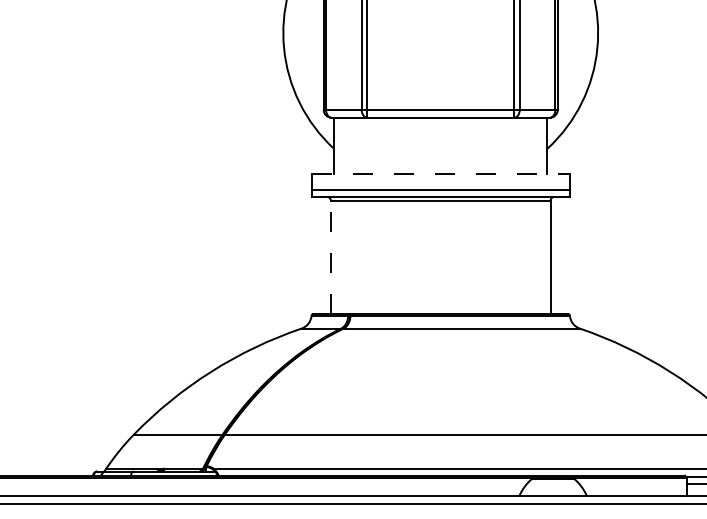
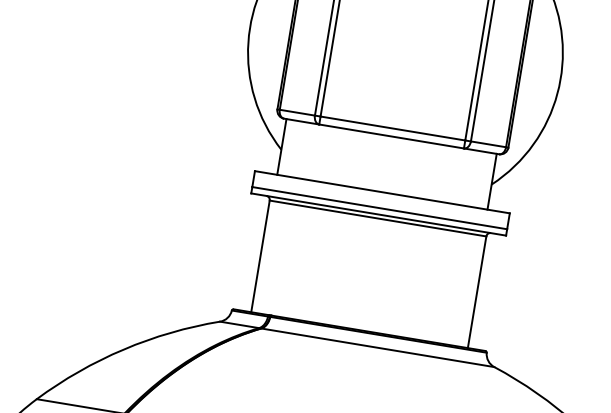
line: (441, 174) -> (383, 192), dashed -> solid
line: (330, 257) -> (260, 256), dashed -> solid

